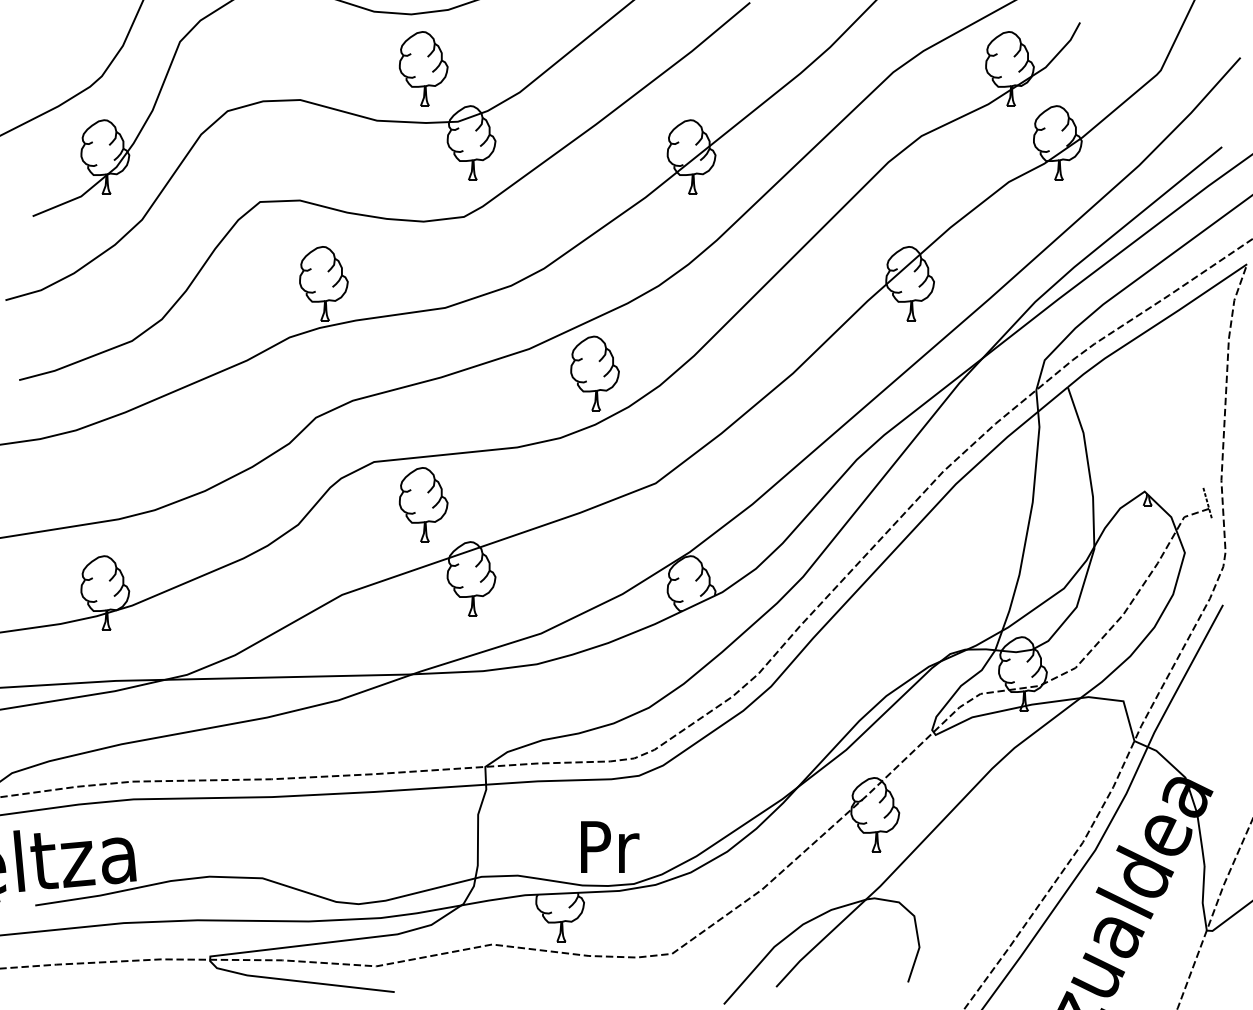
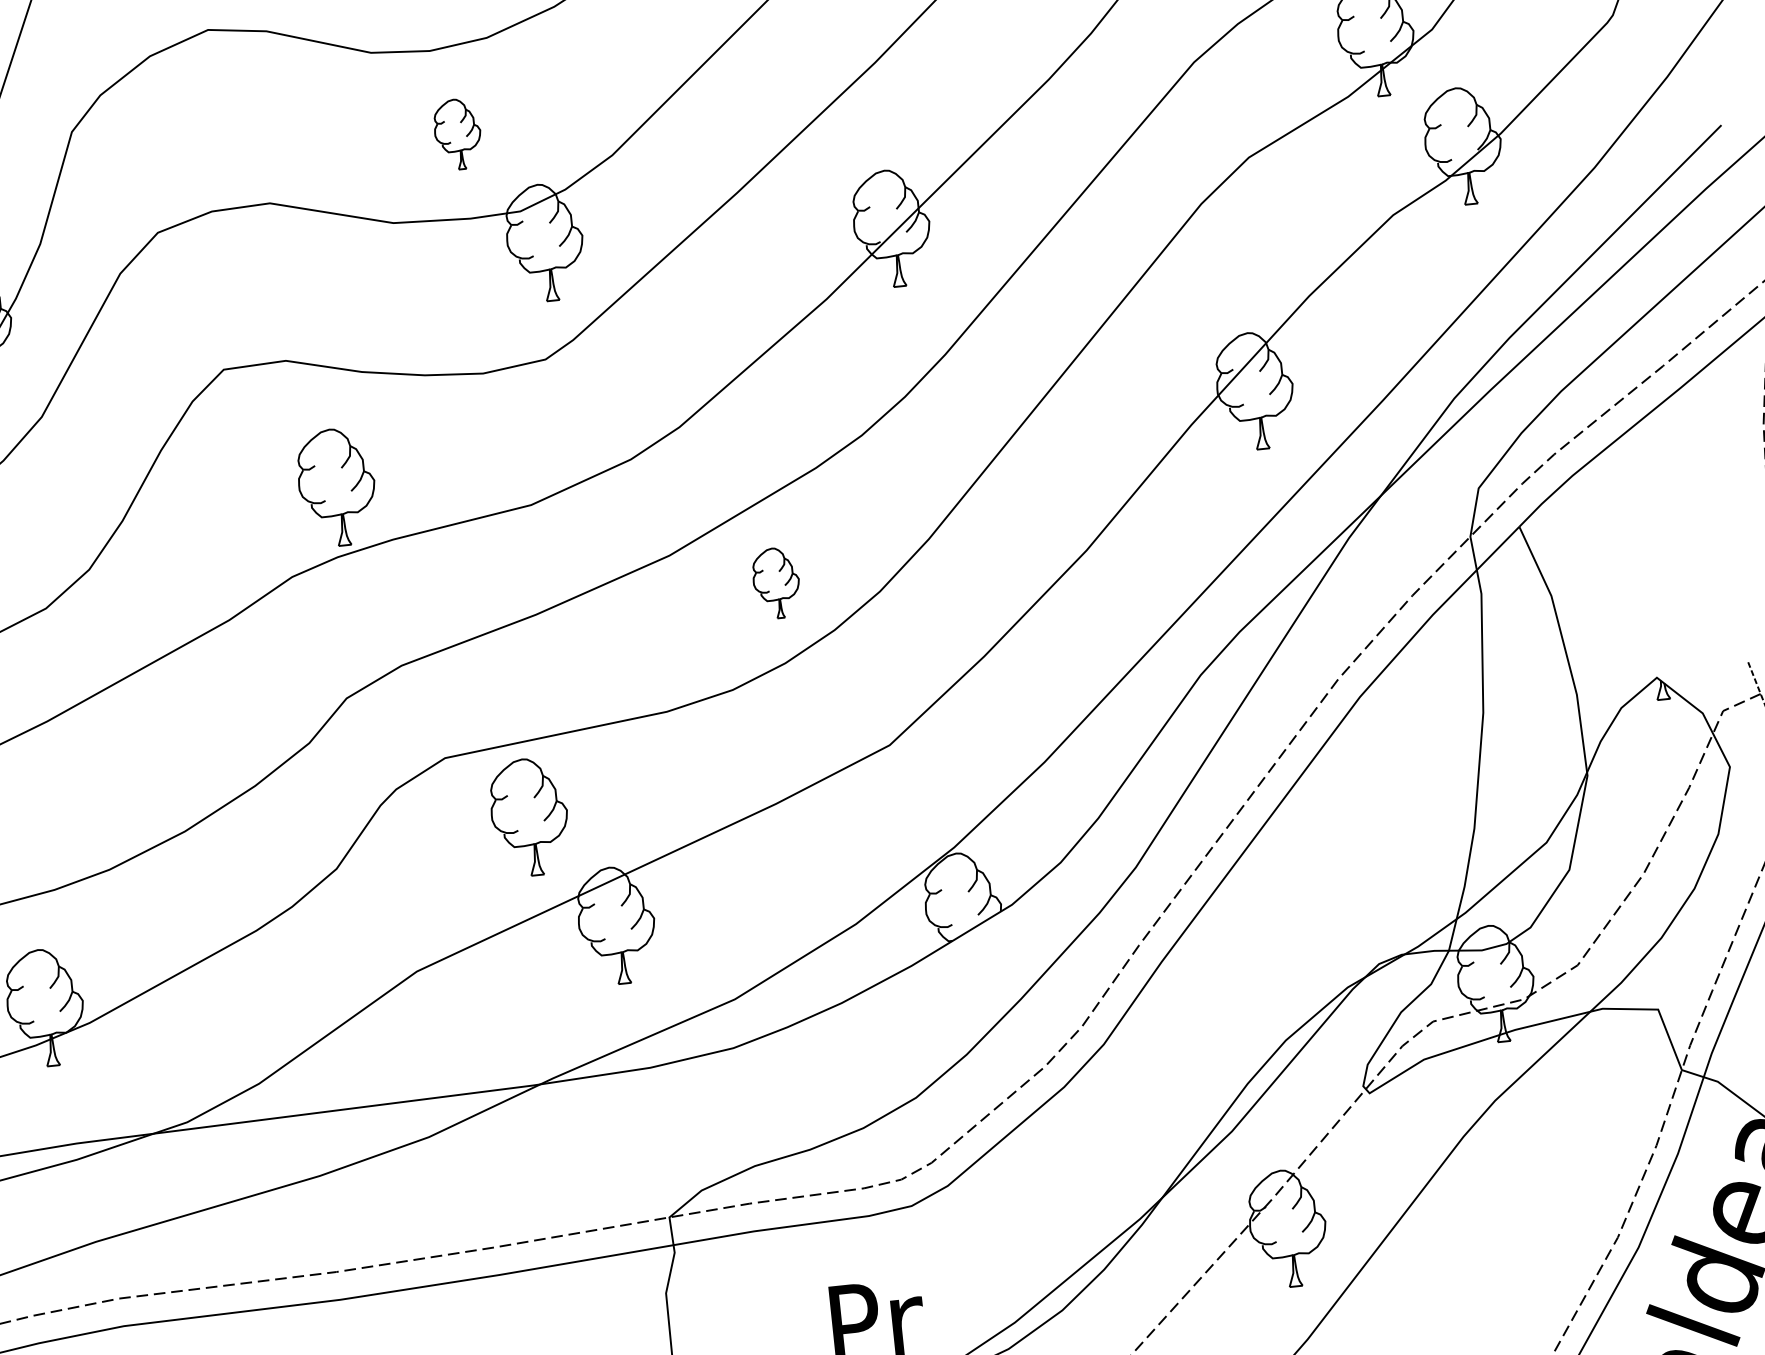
part: (423, 68) -> (457, 133), size x0.6
part: (594, 373) -> (775, 583), size x0.6

